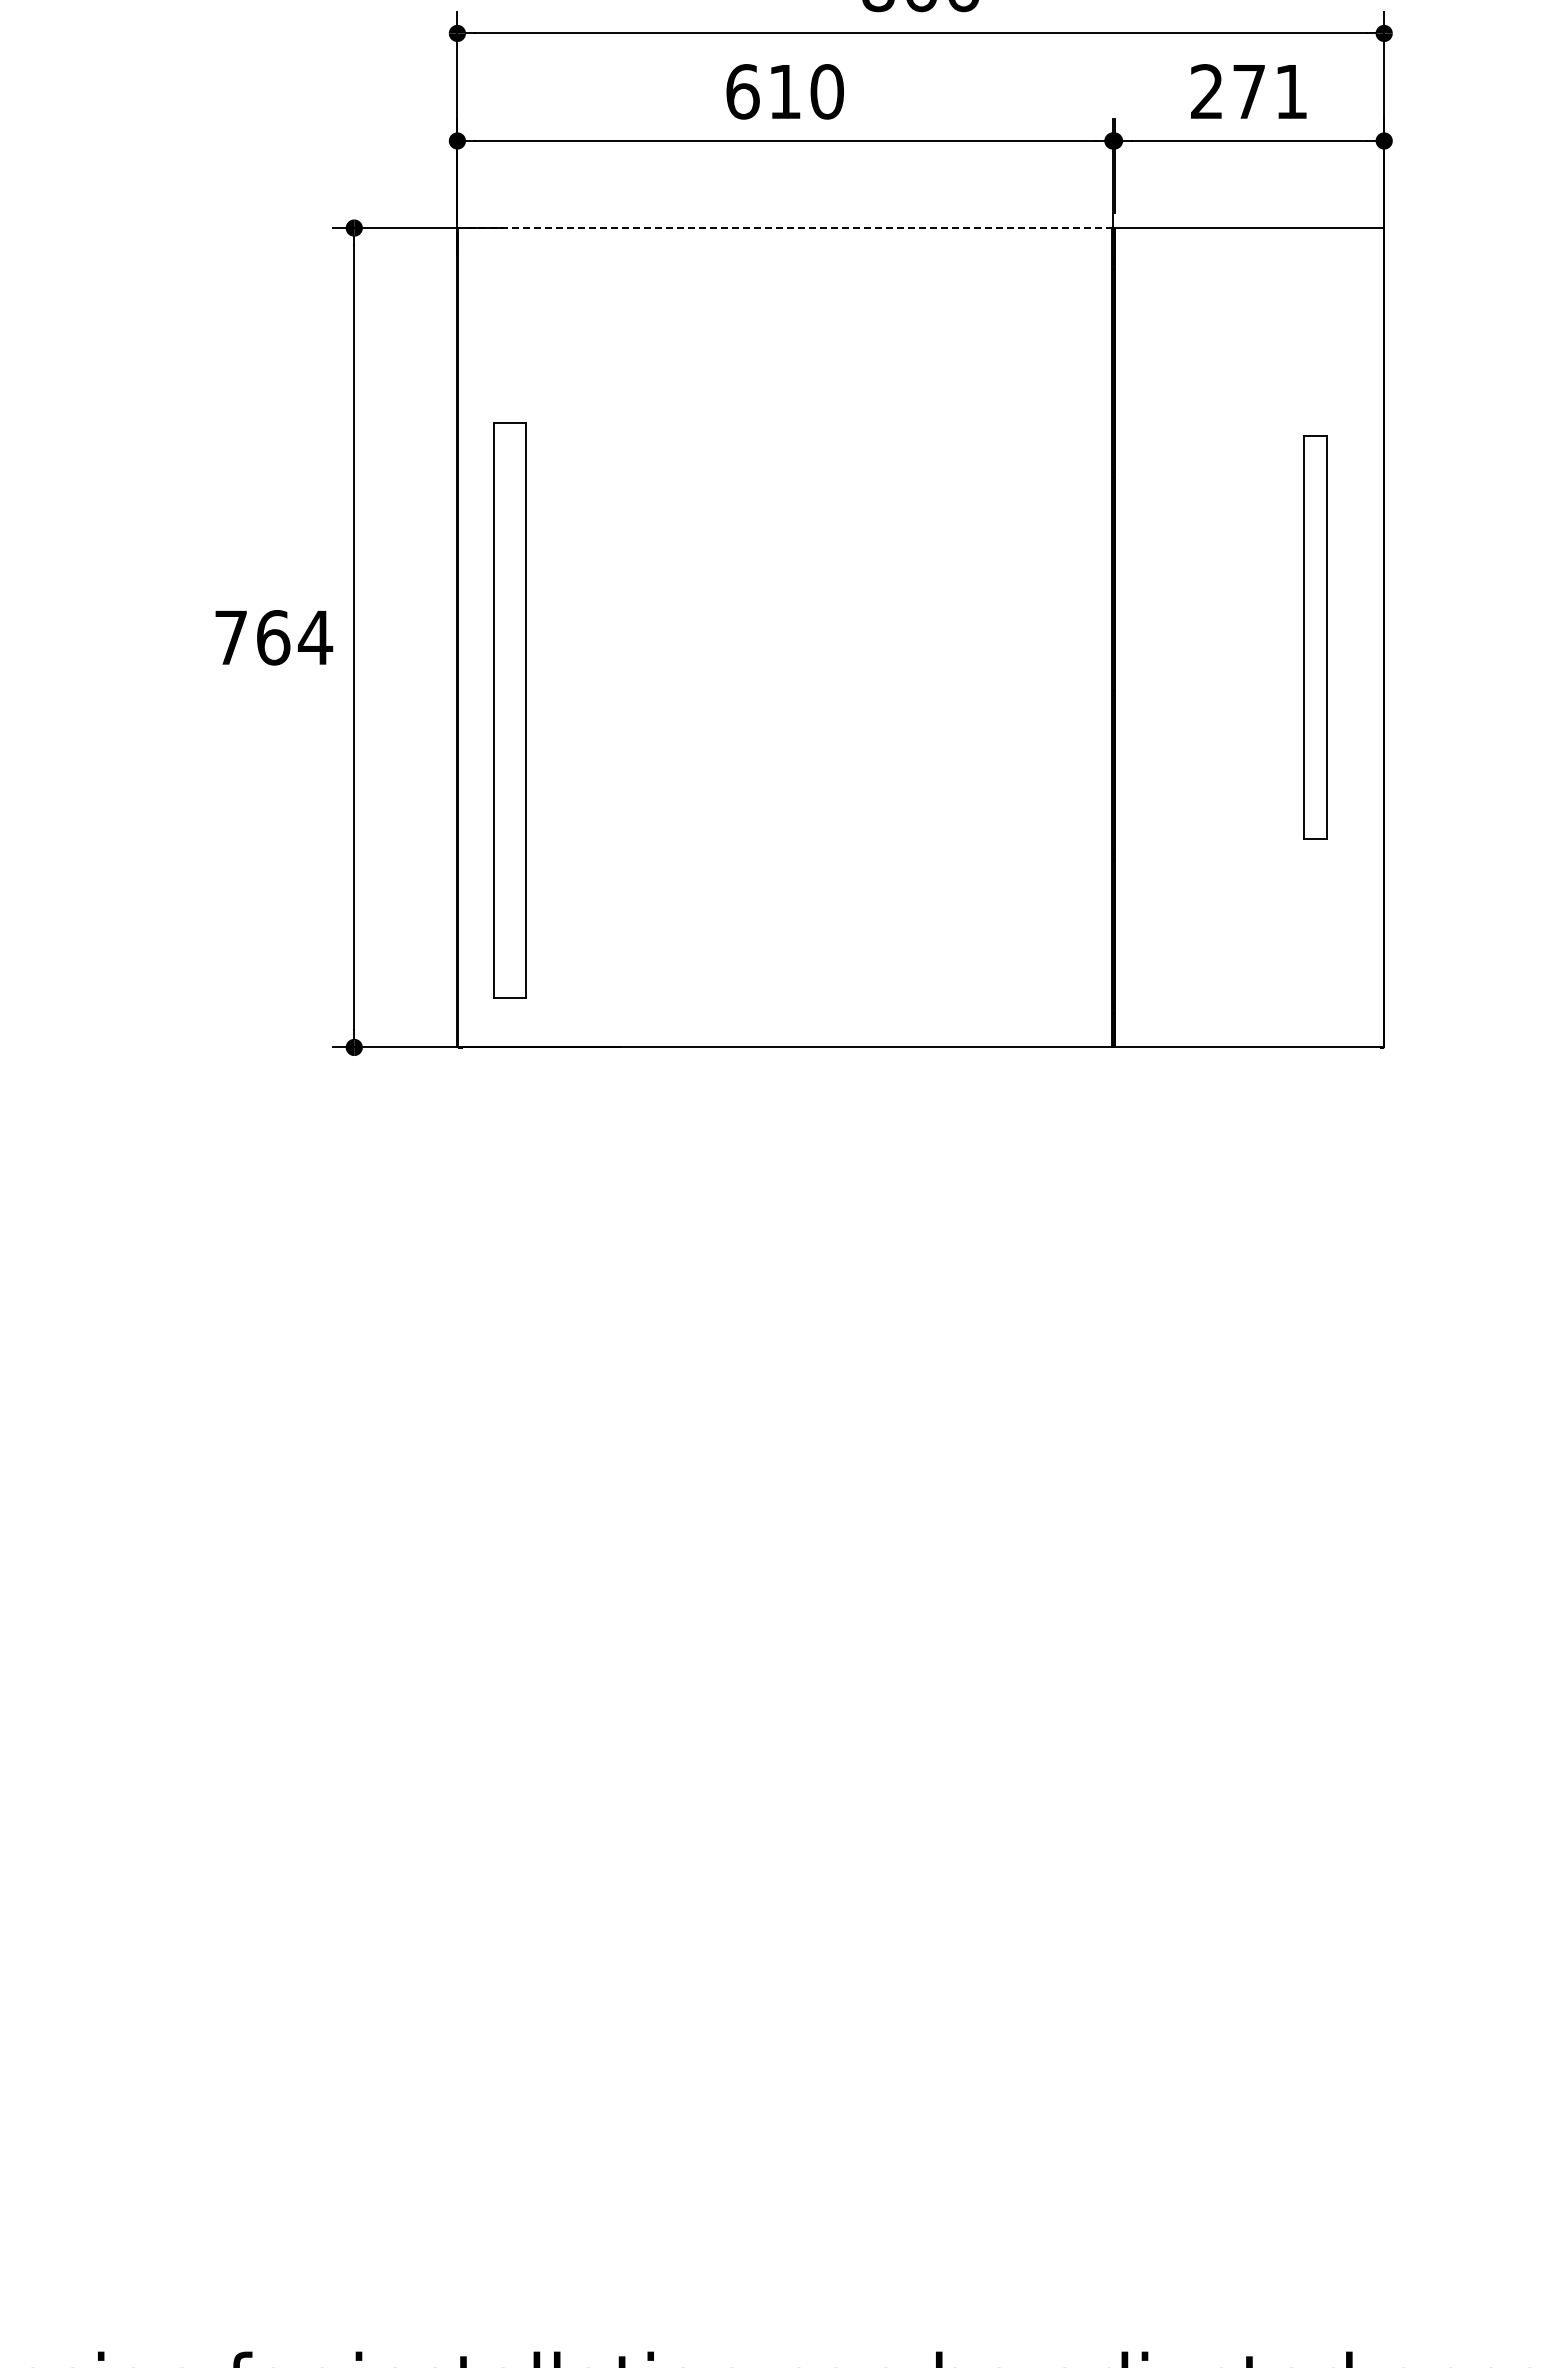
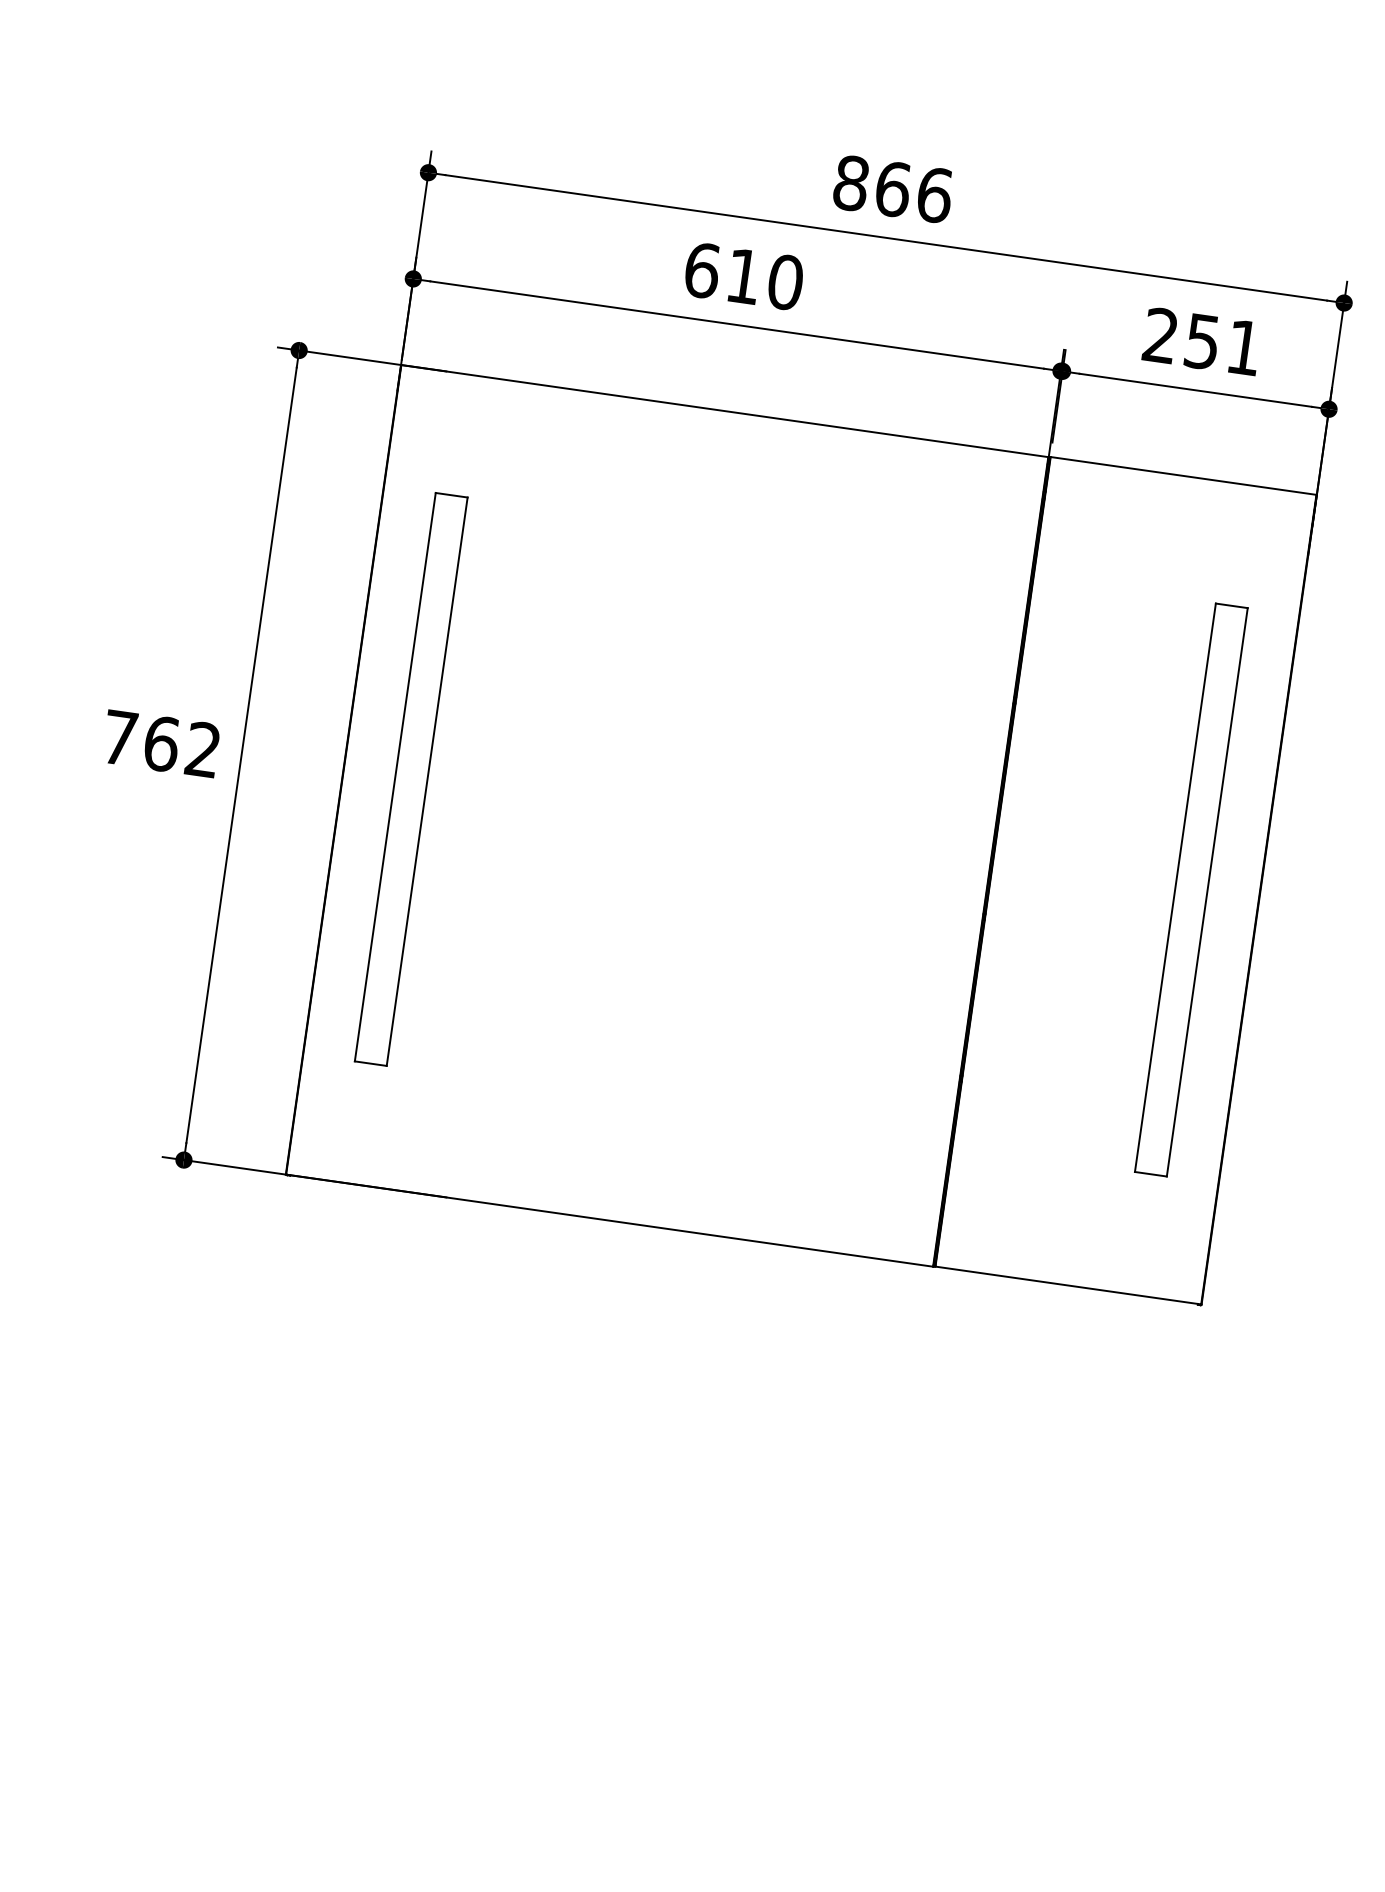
text: (1248, 92) -> (1201, 342), 271 -> 251
line: (785, 228) -> (725, 411), dashed -> solid
text: (315, 637) -> (203, 749), 764 -> 762
part: (1315, 637) -> (1191, 890), size x1.43
part: (509, 710) -> (410, 779), moved

